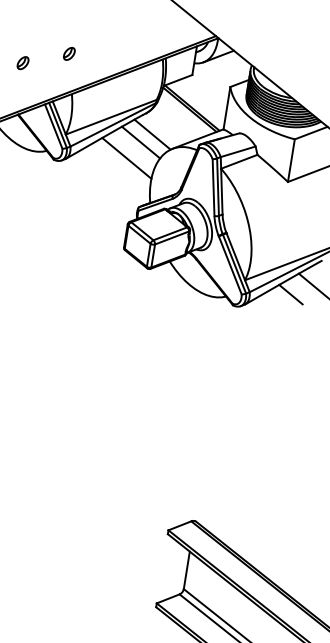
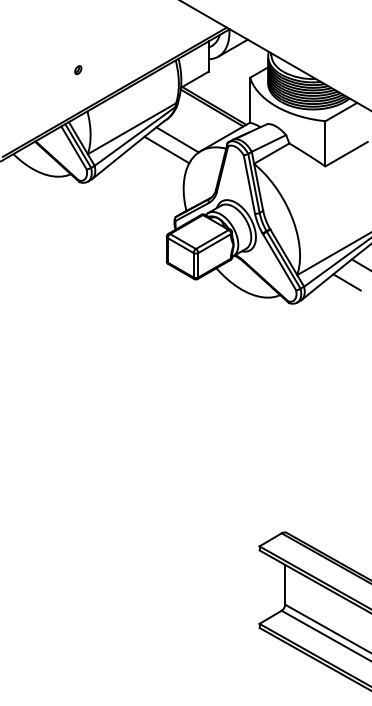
part: (69, 53) -> (78, 69), size x0.6
part: (22, 63) -> (31, 87), removed
line: (126, 158) -> (154, 168), removed

